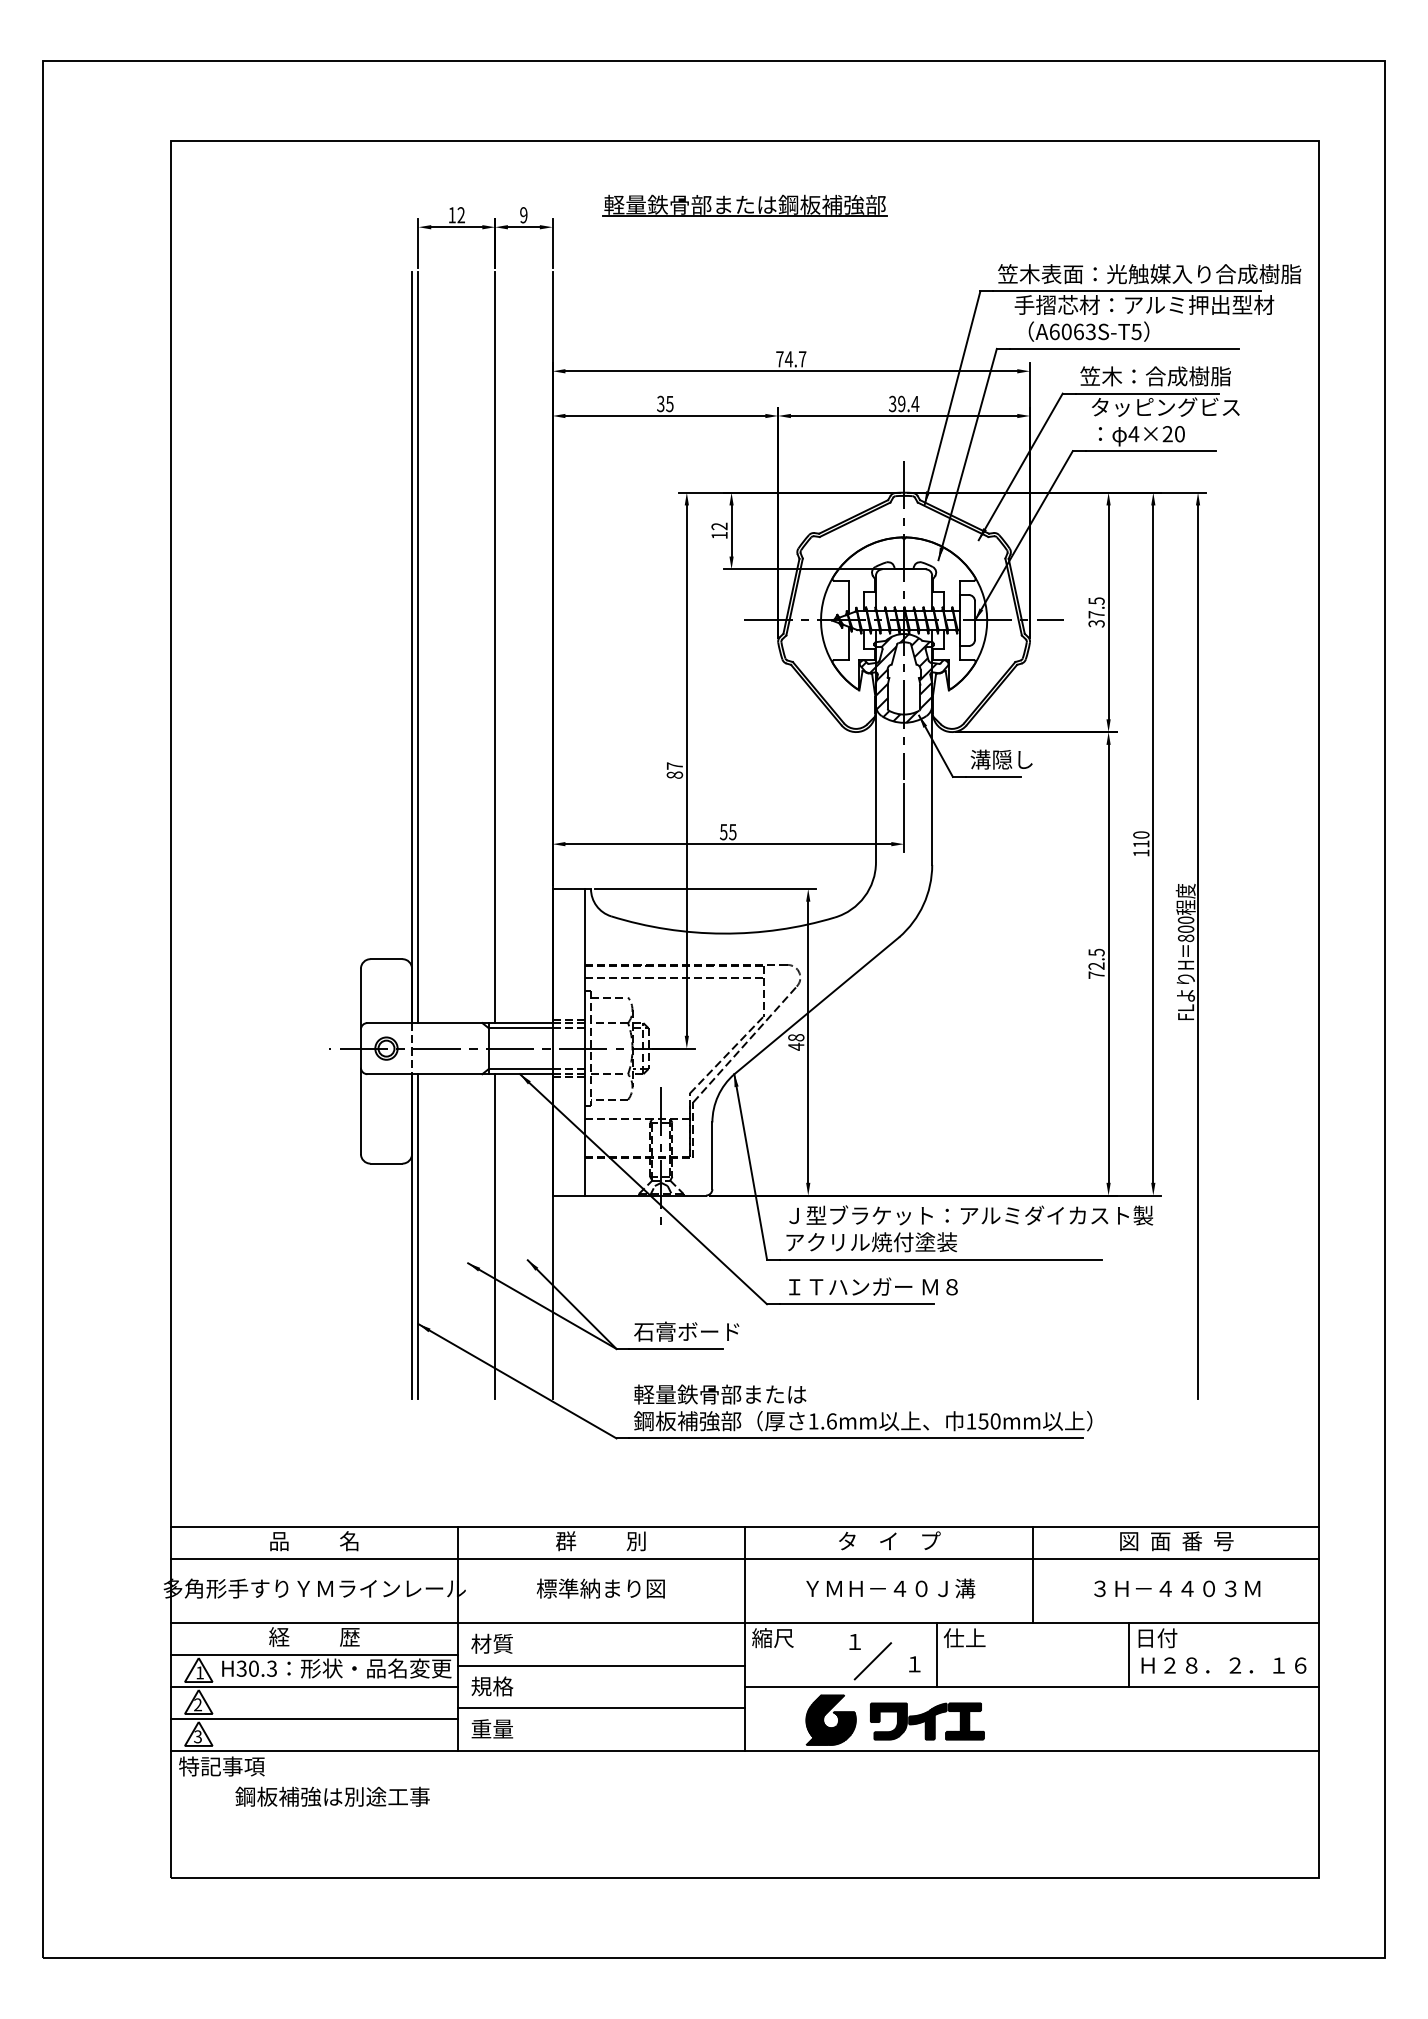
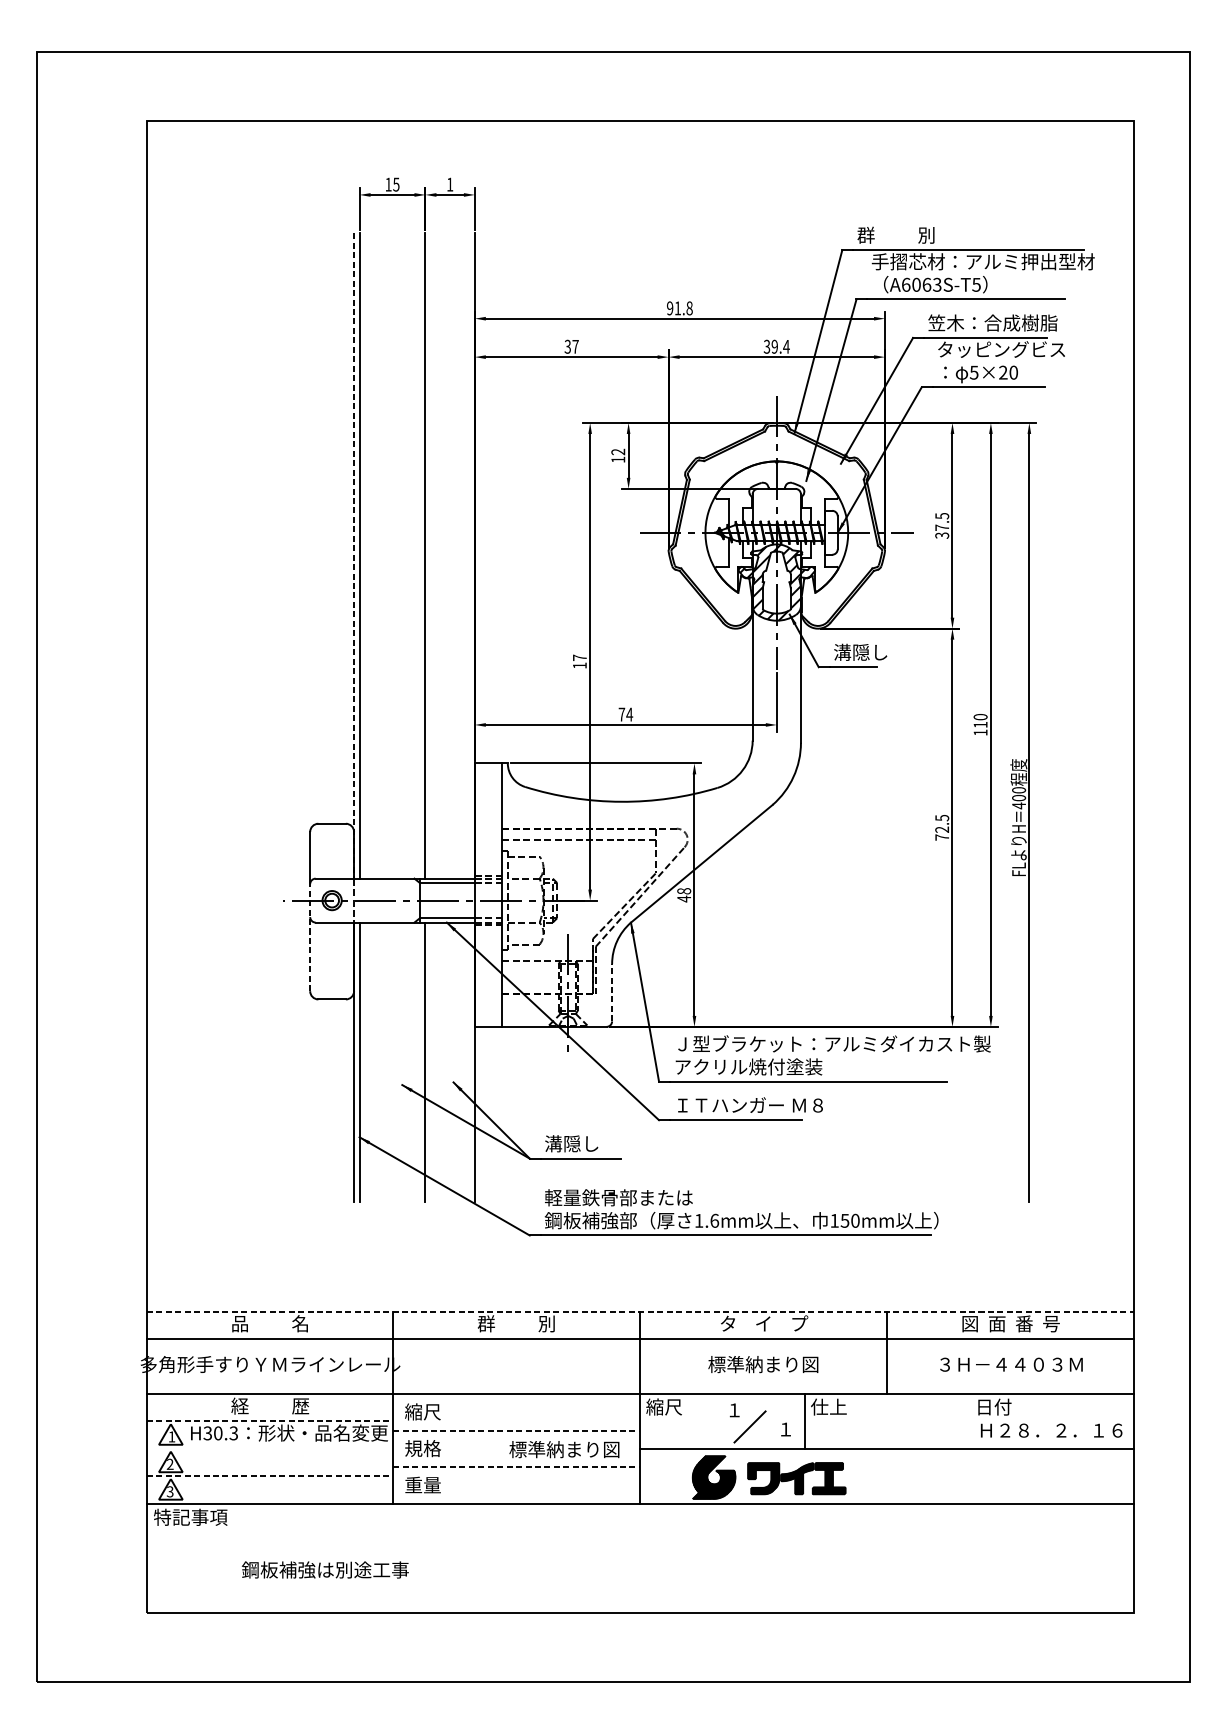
part: (744, 205) -> (639, 176), removed
text: (460, 215) -> (395, 184), 12 -> 15
text: (523, 215) -> (449, 184), 9 -> 1
text: (1149, 274) -> (987, 235), 笠木表面：光触媒入り合成樹脂 -> 群          別
text: (791, 359) -> (680, 308), 74.7 -> 91.8
text: (669, 404) -> (575, 347), 35 -> 37
text: (1133, 434) -> (973, 373), 4×20 -> 5×20
line: (412, 647) -> (354, 556), solid -> dashed
text: (674, 774) -> (579, 665), 87 -> 17
text: (728, 832) -> (625, 714), 55 -> 74
text: (1186, 938) -> (1019, 806), 800 -> 400
line: (360, 1091) -> (309, 937), solid -> dashed
line: (712, 1155) -> (612, 992), solid -> dashed
text: (686, 1331) -> (589, 1143), 石膏ボード -> 溝隠し
line: (745, 1527) -> (640, 1312), solid -> dashed
text: (600, 1588) -> (564, 1449), moved
text: (890, 1588) -> (765, 1364), ＹＭＨ－４０Ｊ溝 -> 標準納まり図
text: (491, 1643) -> (422, 1411), 材質 -> 縮尺
line: (314, 1654) -> (270, 1421), solid -> dashed
line: (1128, 1654) -> (969, 1421), removed
line: (601, 1665) -> (516, 1430), solid -> dashed
line: (313, 1686) -> (269, 1448), removed
line: (601, 1708) -> (516, 1467), solid -> dashed
line: (314, 1718) -> (270, 1476), solid -> dashed
text: (332, 1796) -> (325, 1569), moved

